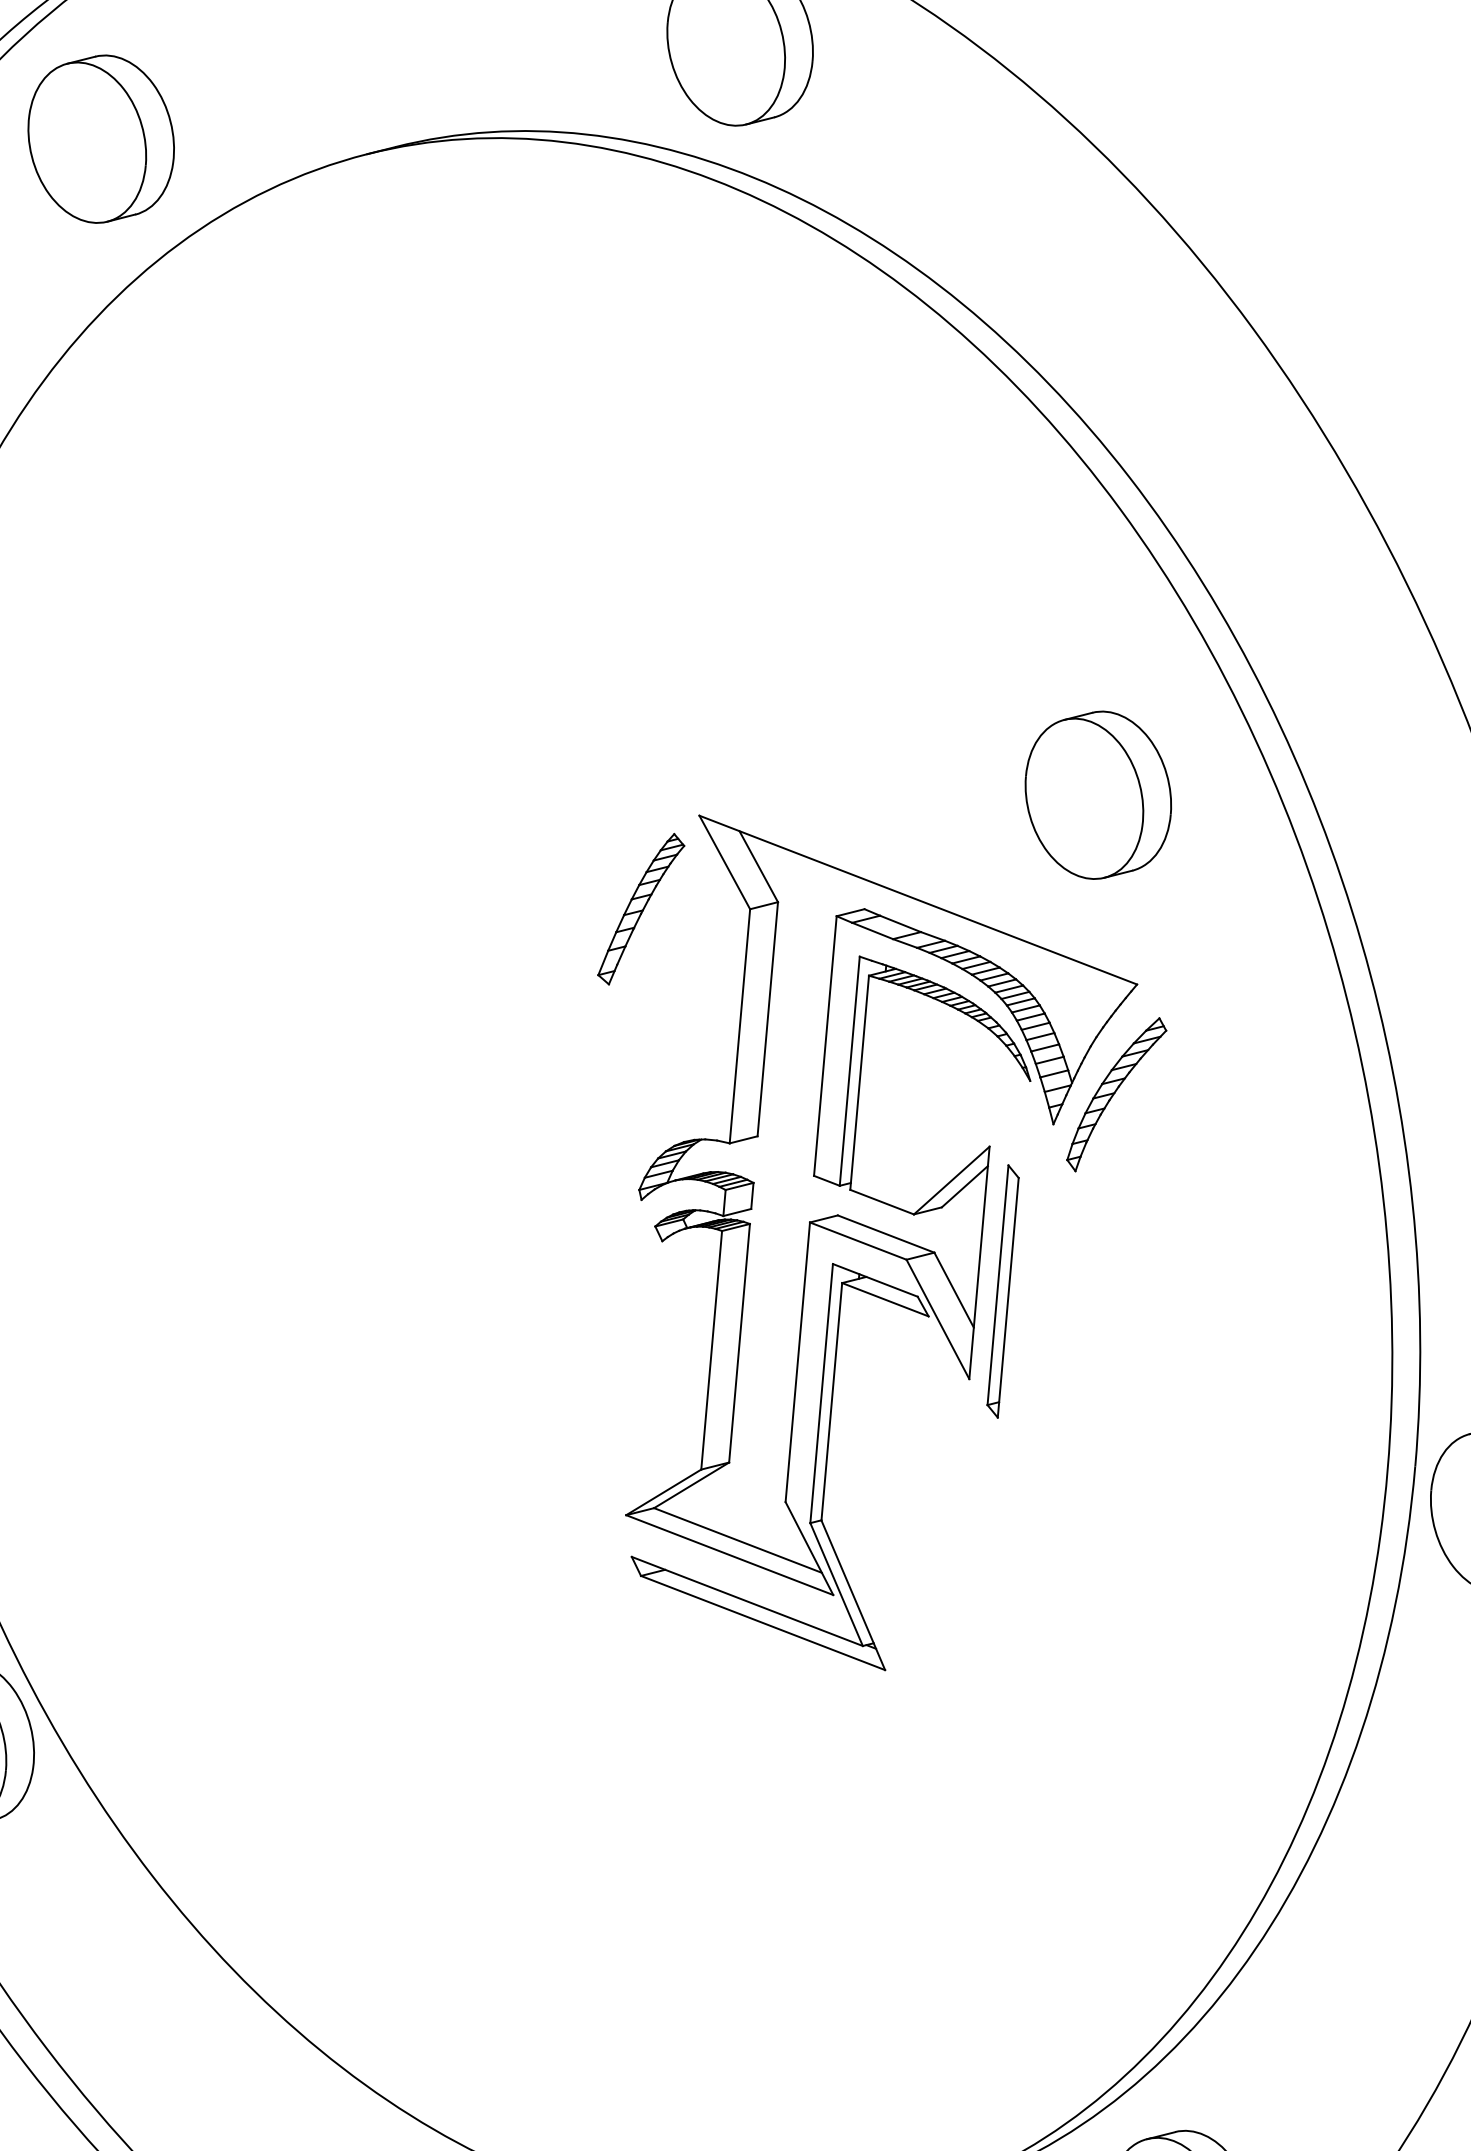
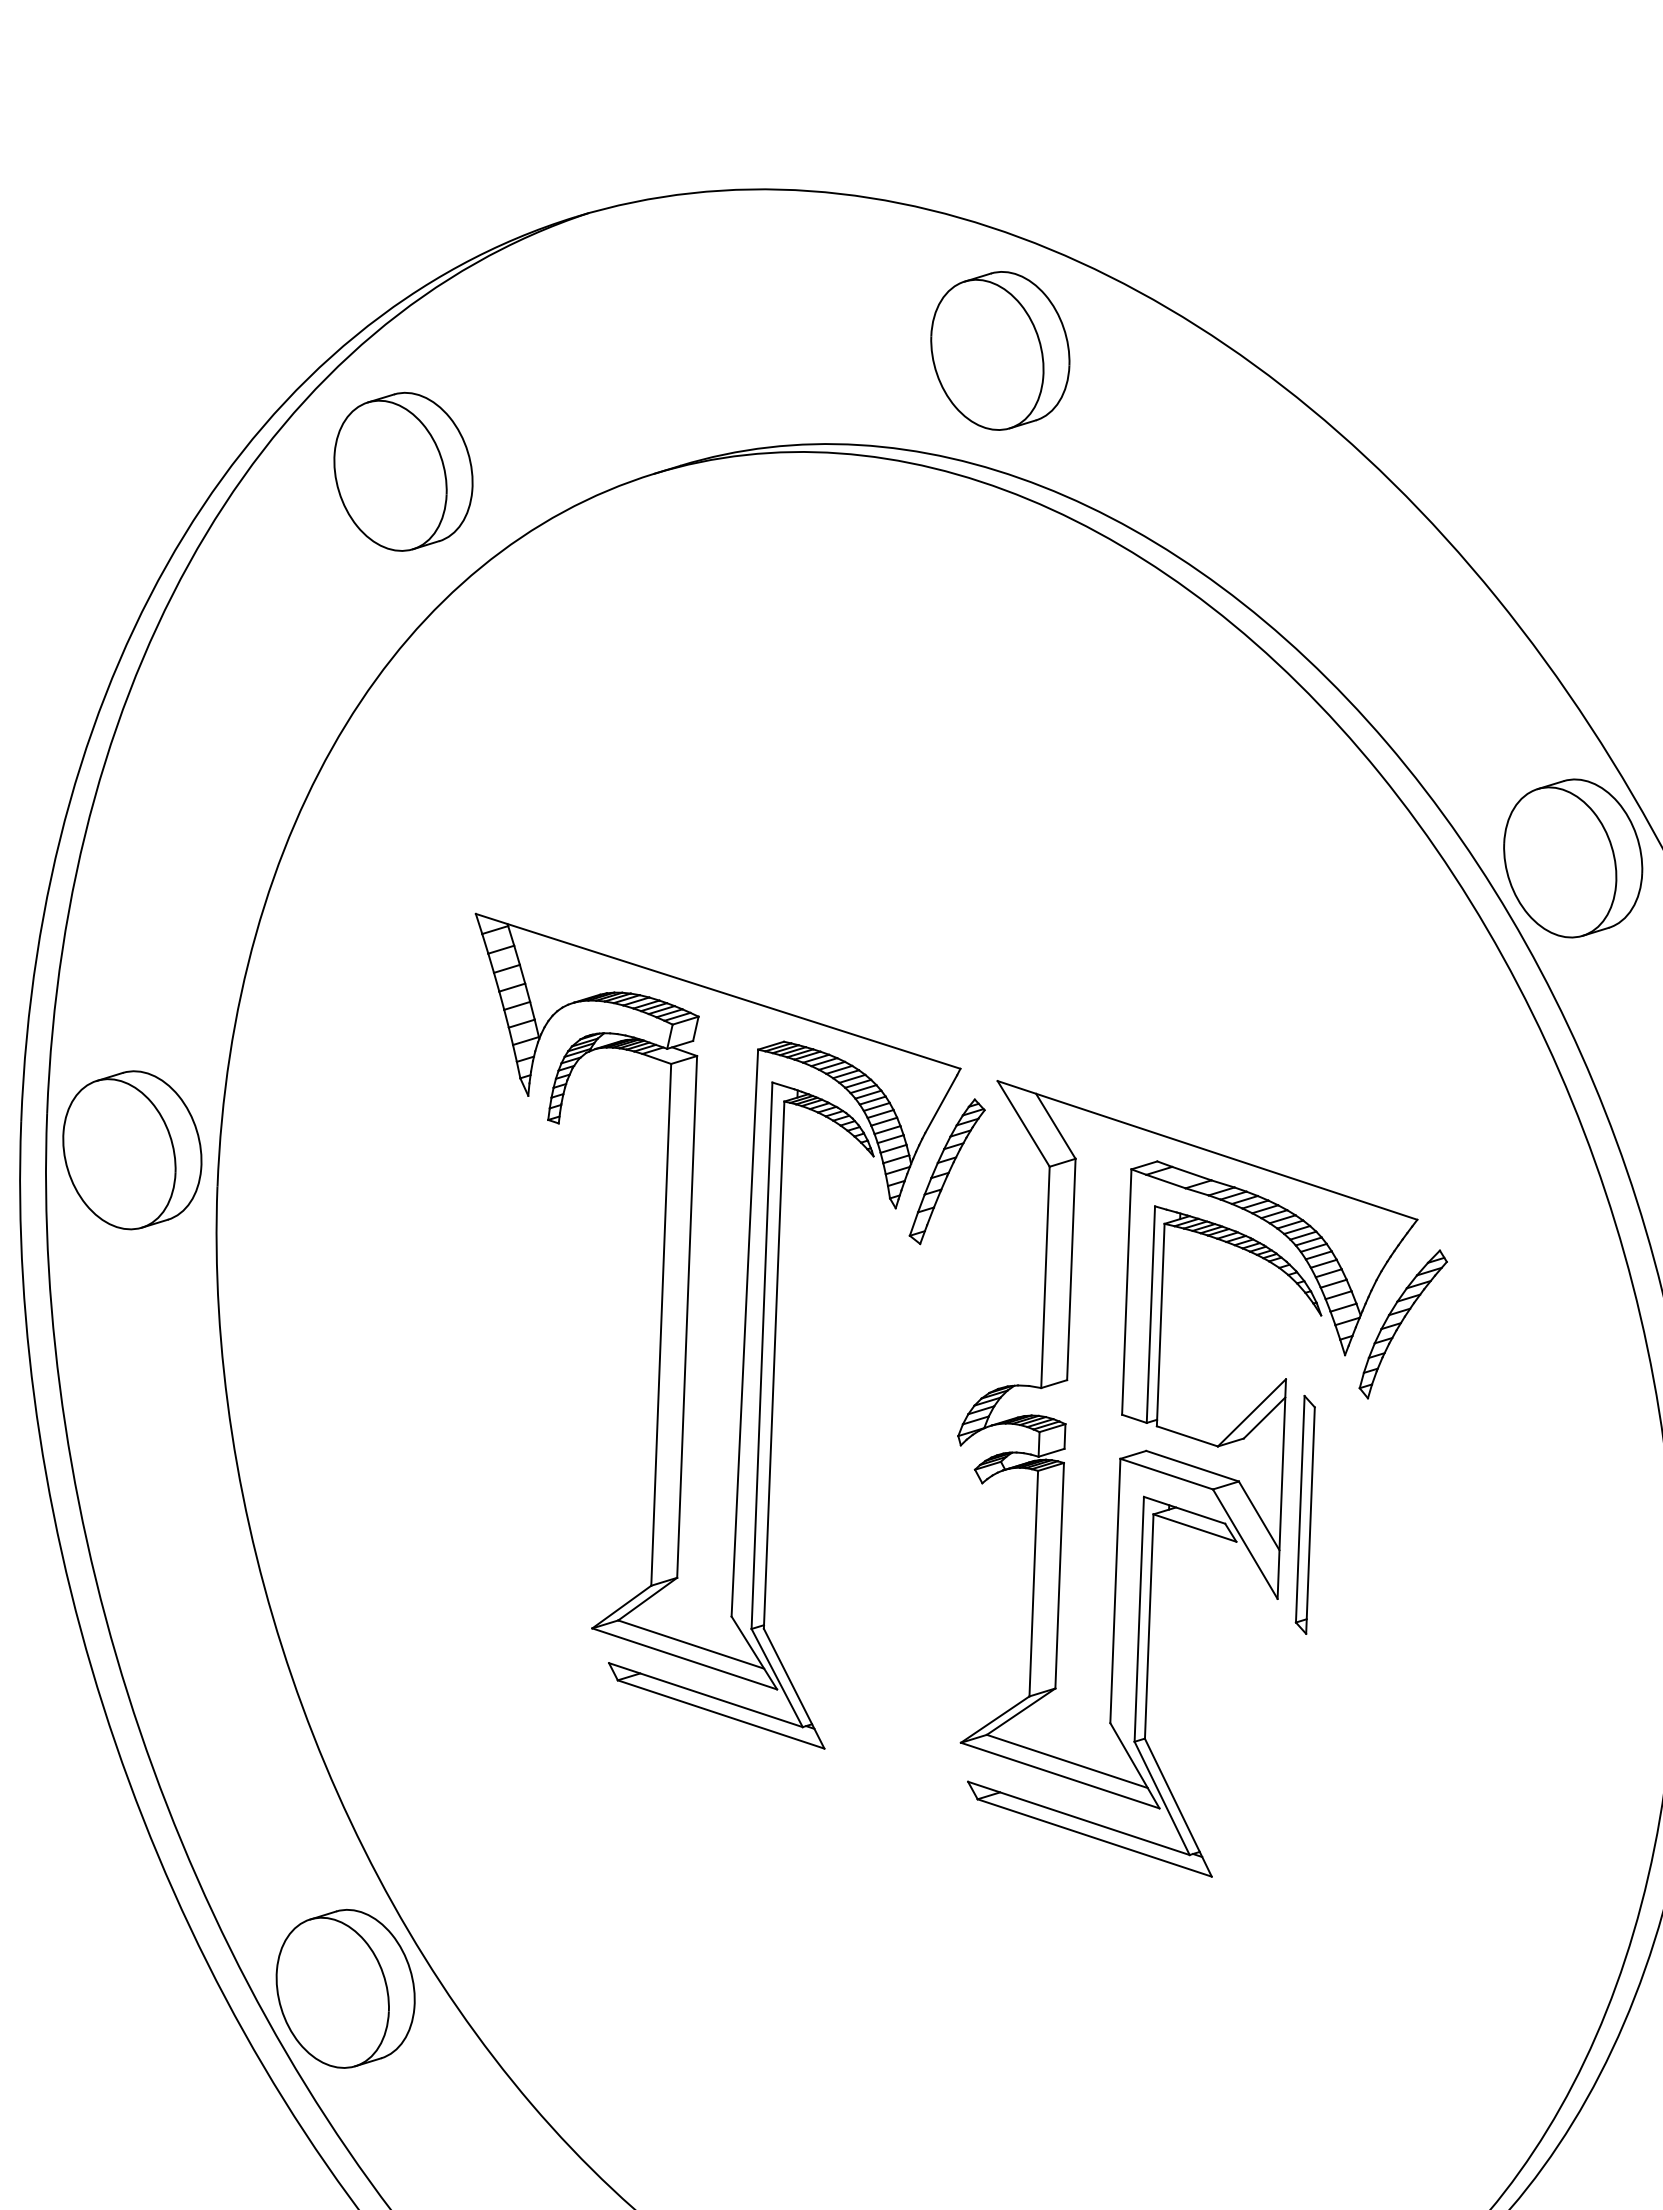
part: (1098, 795) -> (1573, 858), moved
part: (389, 1065) -> (717, 1330), added

